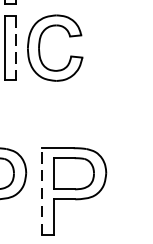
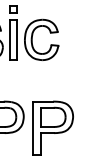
line: (15, 47) -> (17, 39), dashed -> solid
line: (41, 191) -> (33, 128), dashed -> solid

